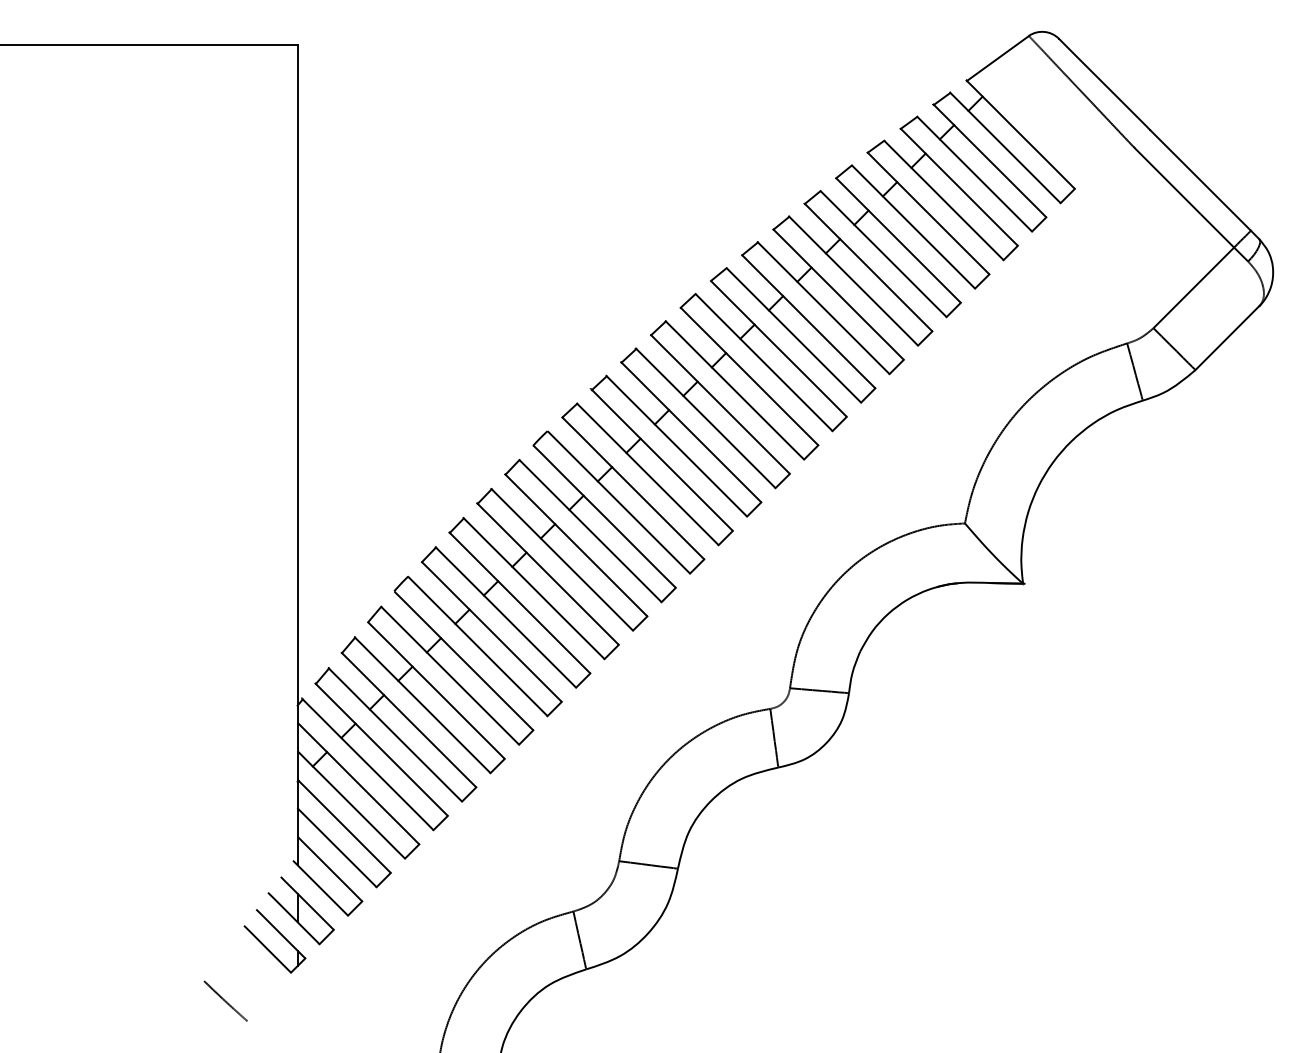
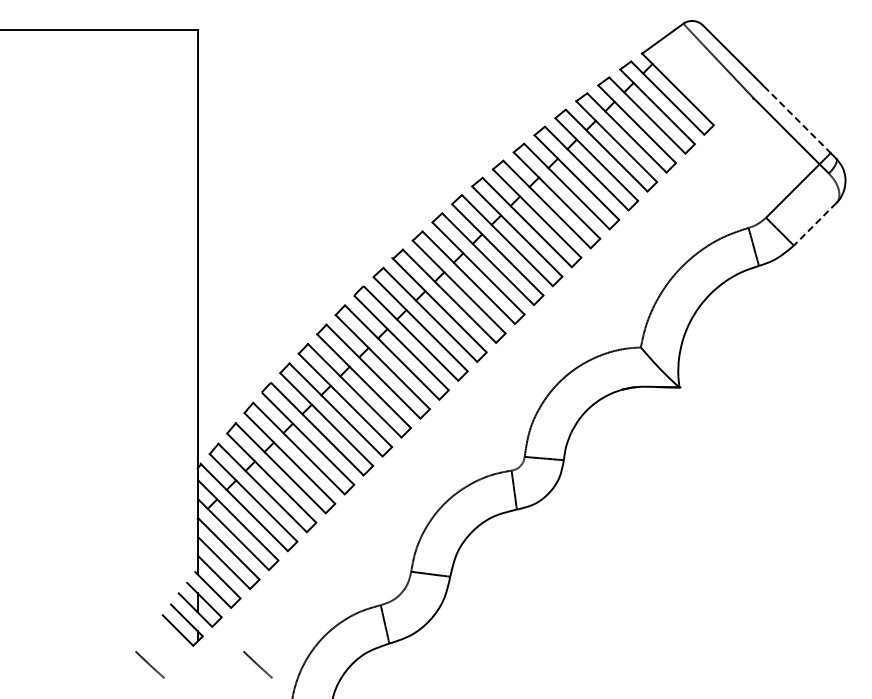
line: (1200, 181) -> (797, 120), solid -> dashed
line: (1227, 338) -> (815, 224), solid -> dashed
line: (387, 1000) -> (257, 664), added

